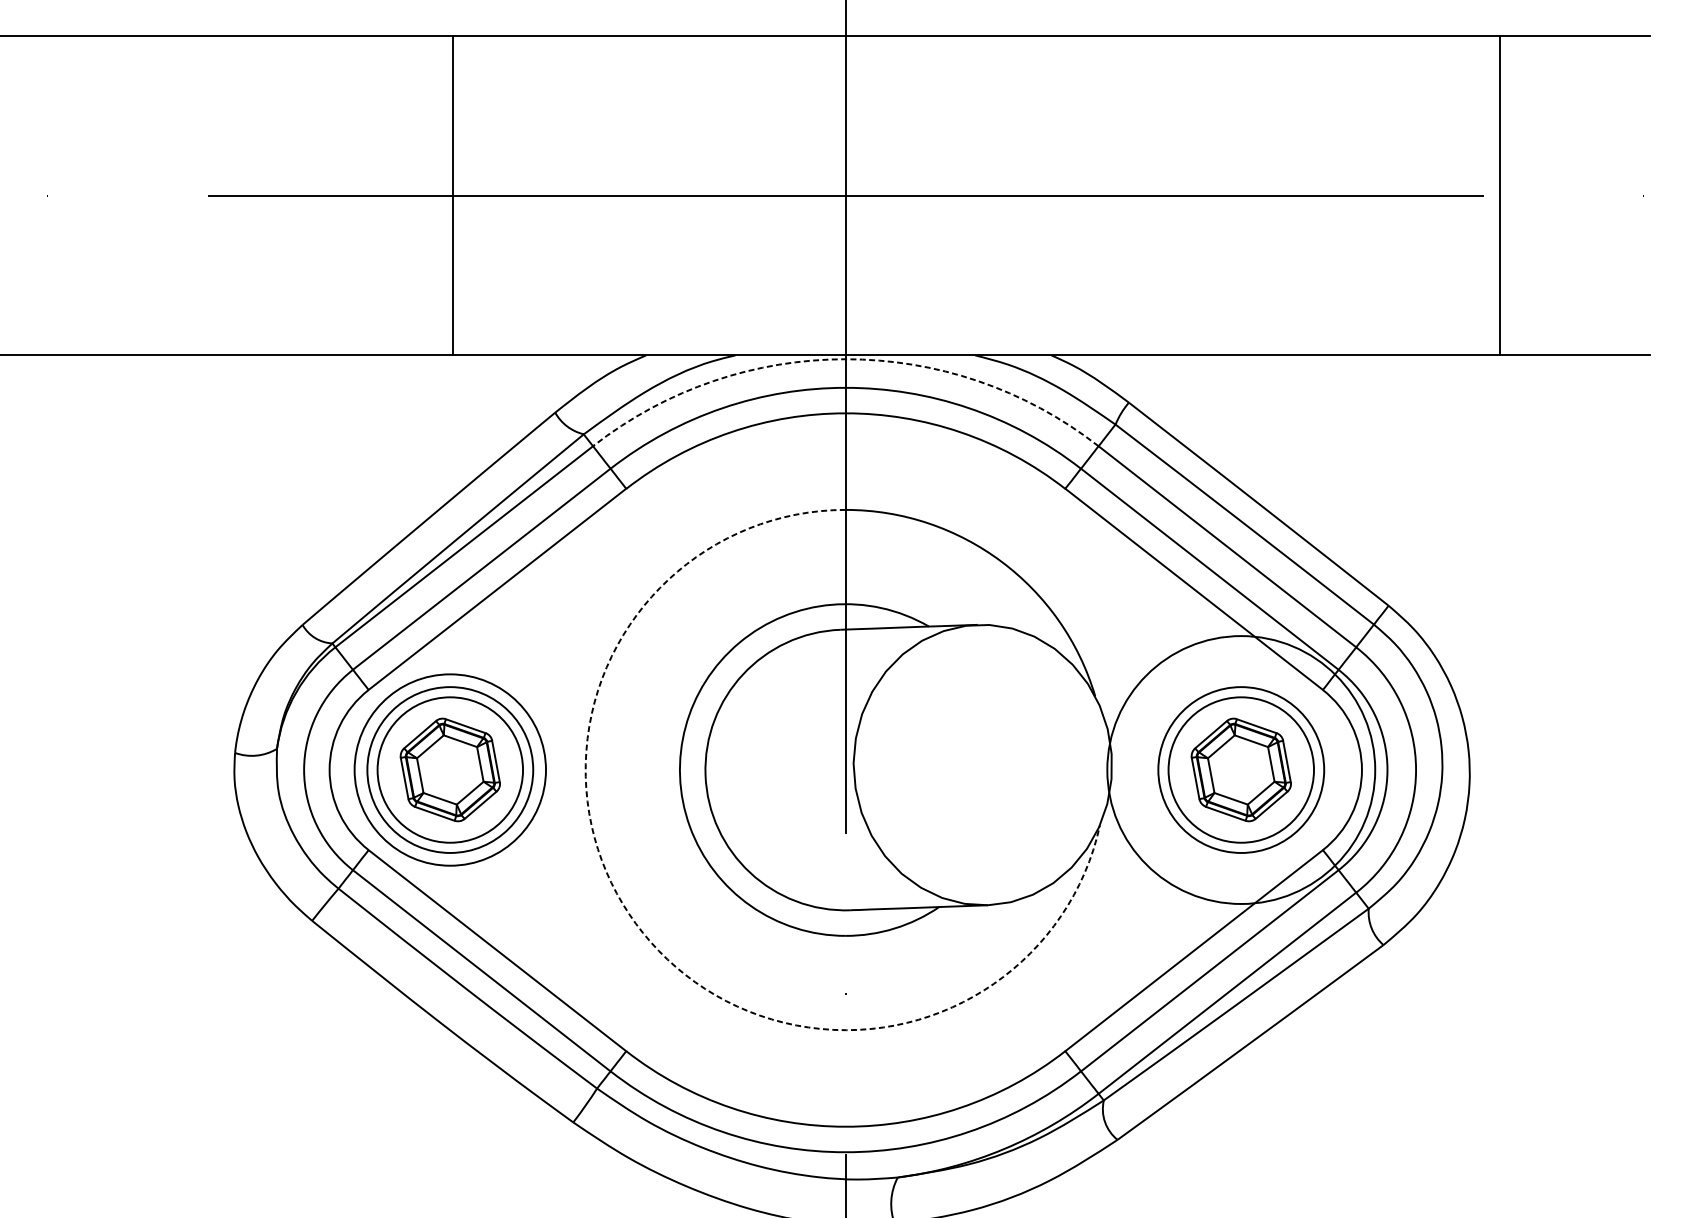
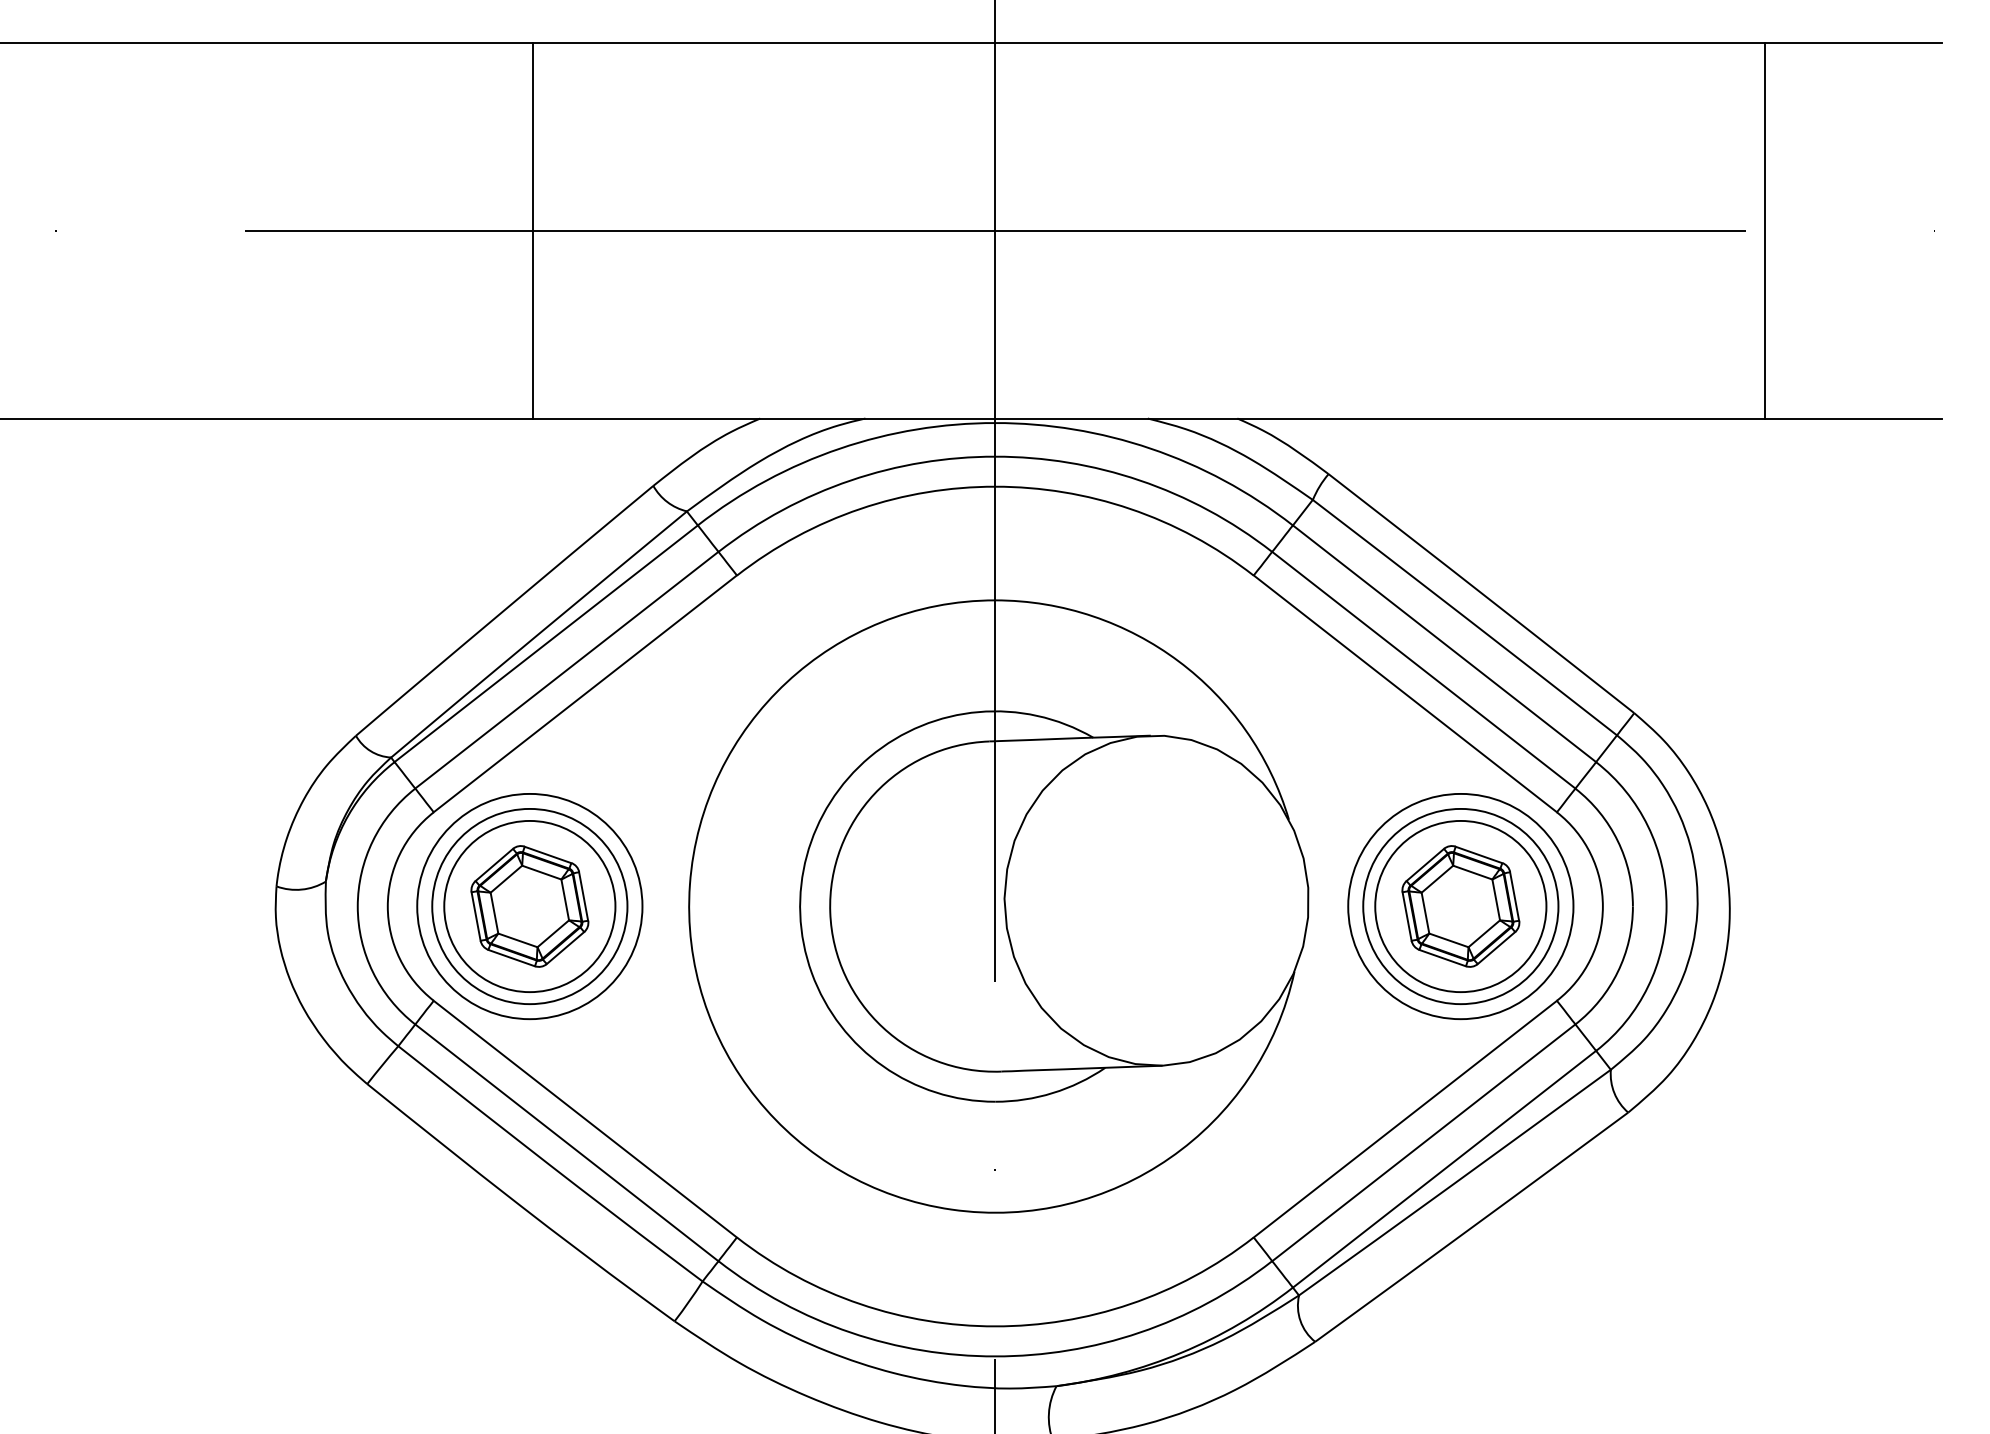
arc: (845, 359) -> (995, 423), dashed -> solid
circle: (1240, 769) -> (1460, 906), size x0.71
arc: (642, 933) -> (756, 1098), dashed -> solid

